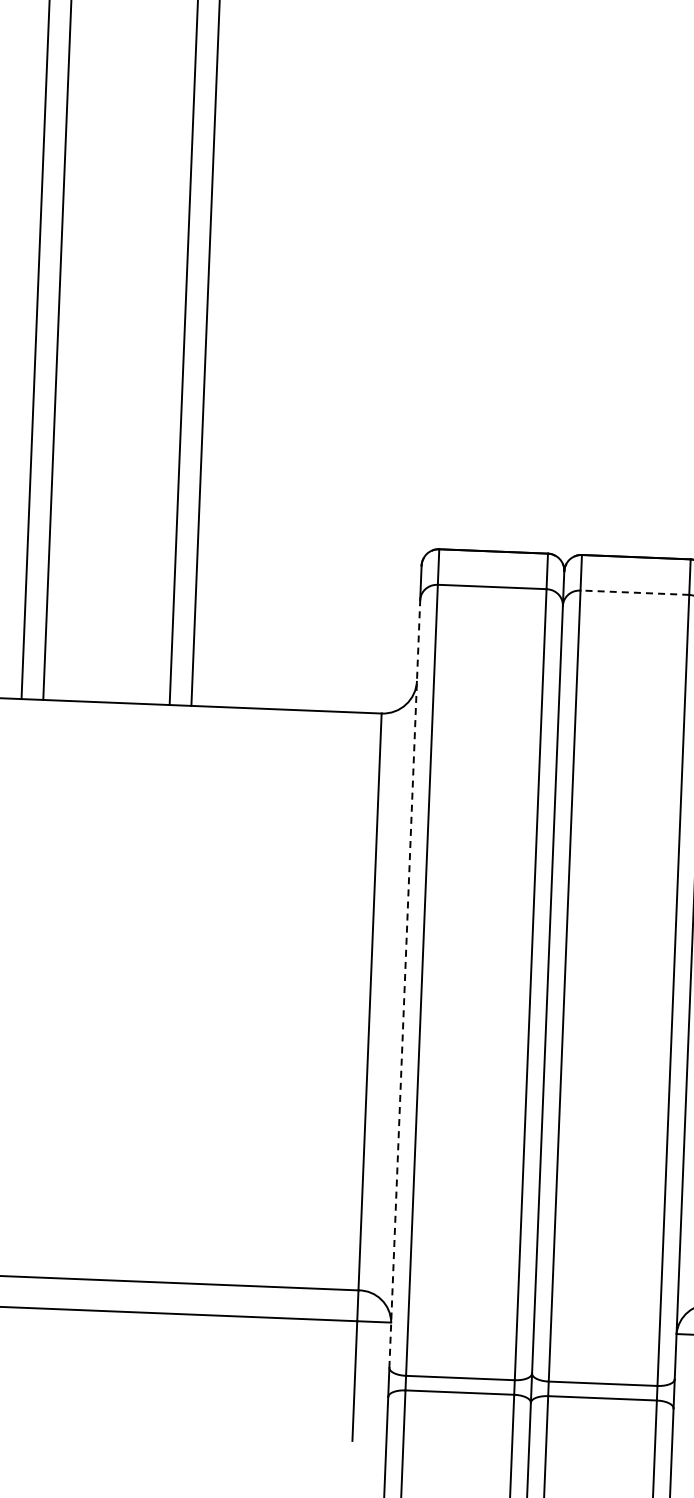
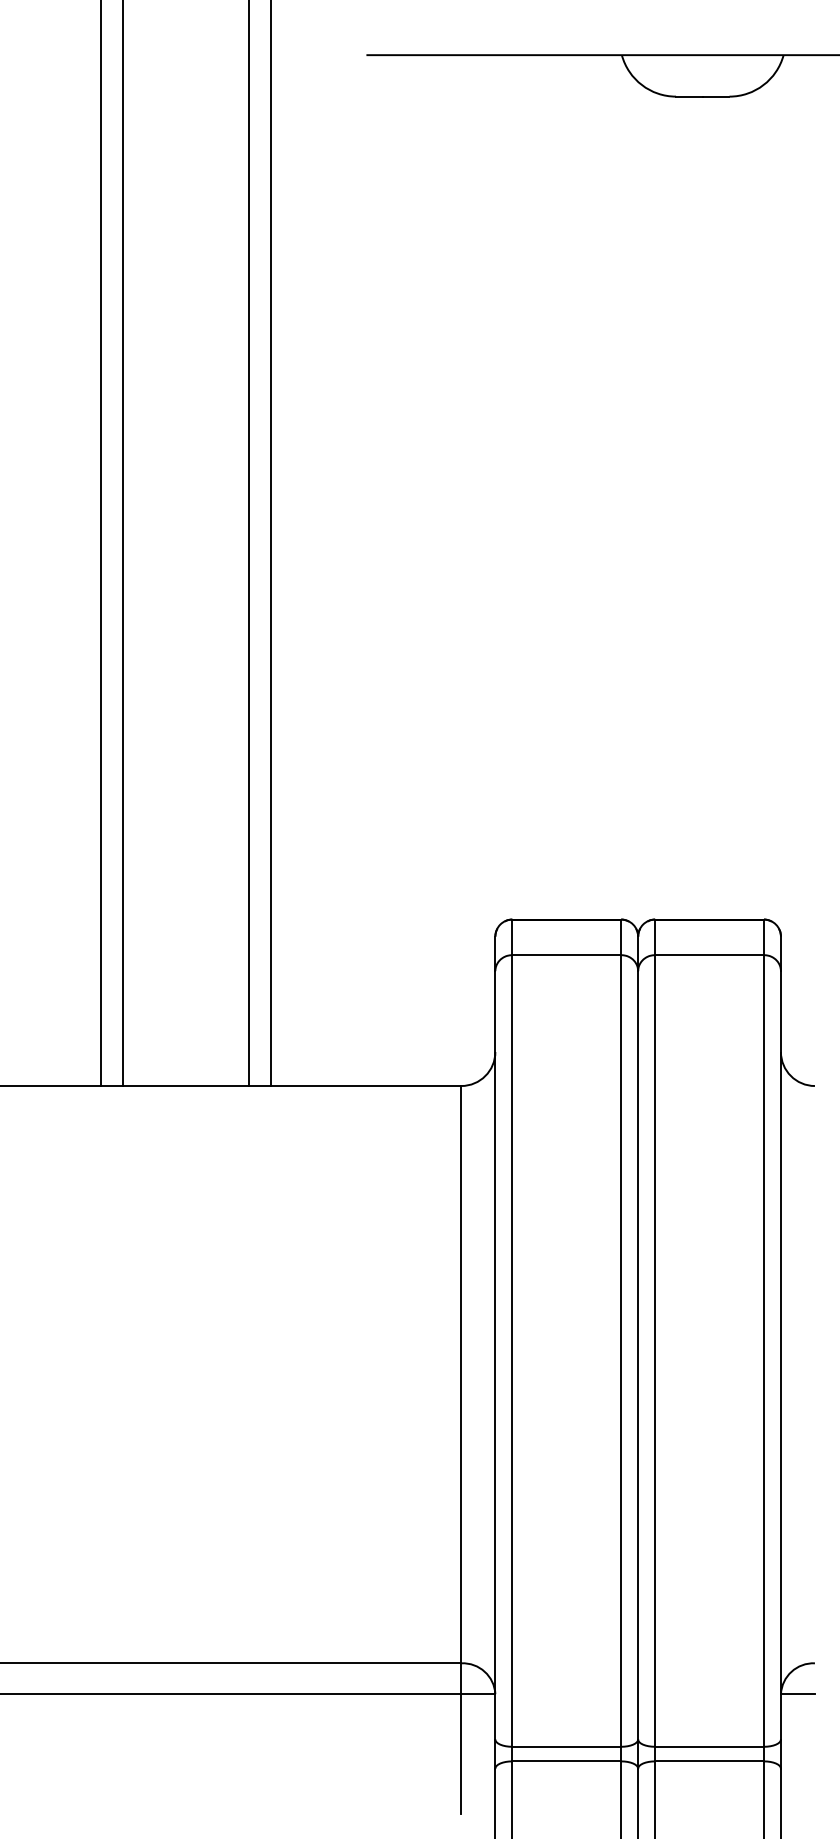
line: (634, 593) -> (709, 955), dashed -> solid
line: (404, 983) -> (495, 1354), dashed -> solid

